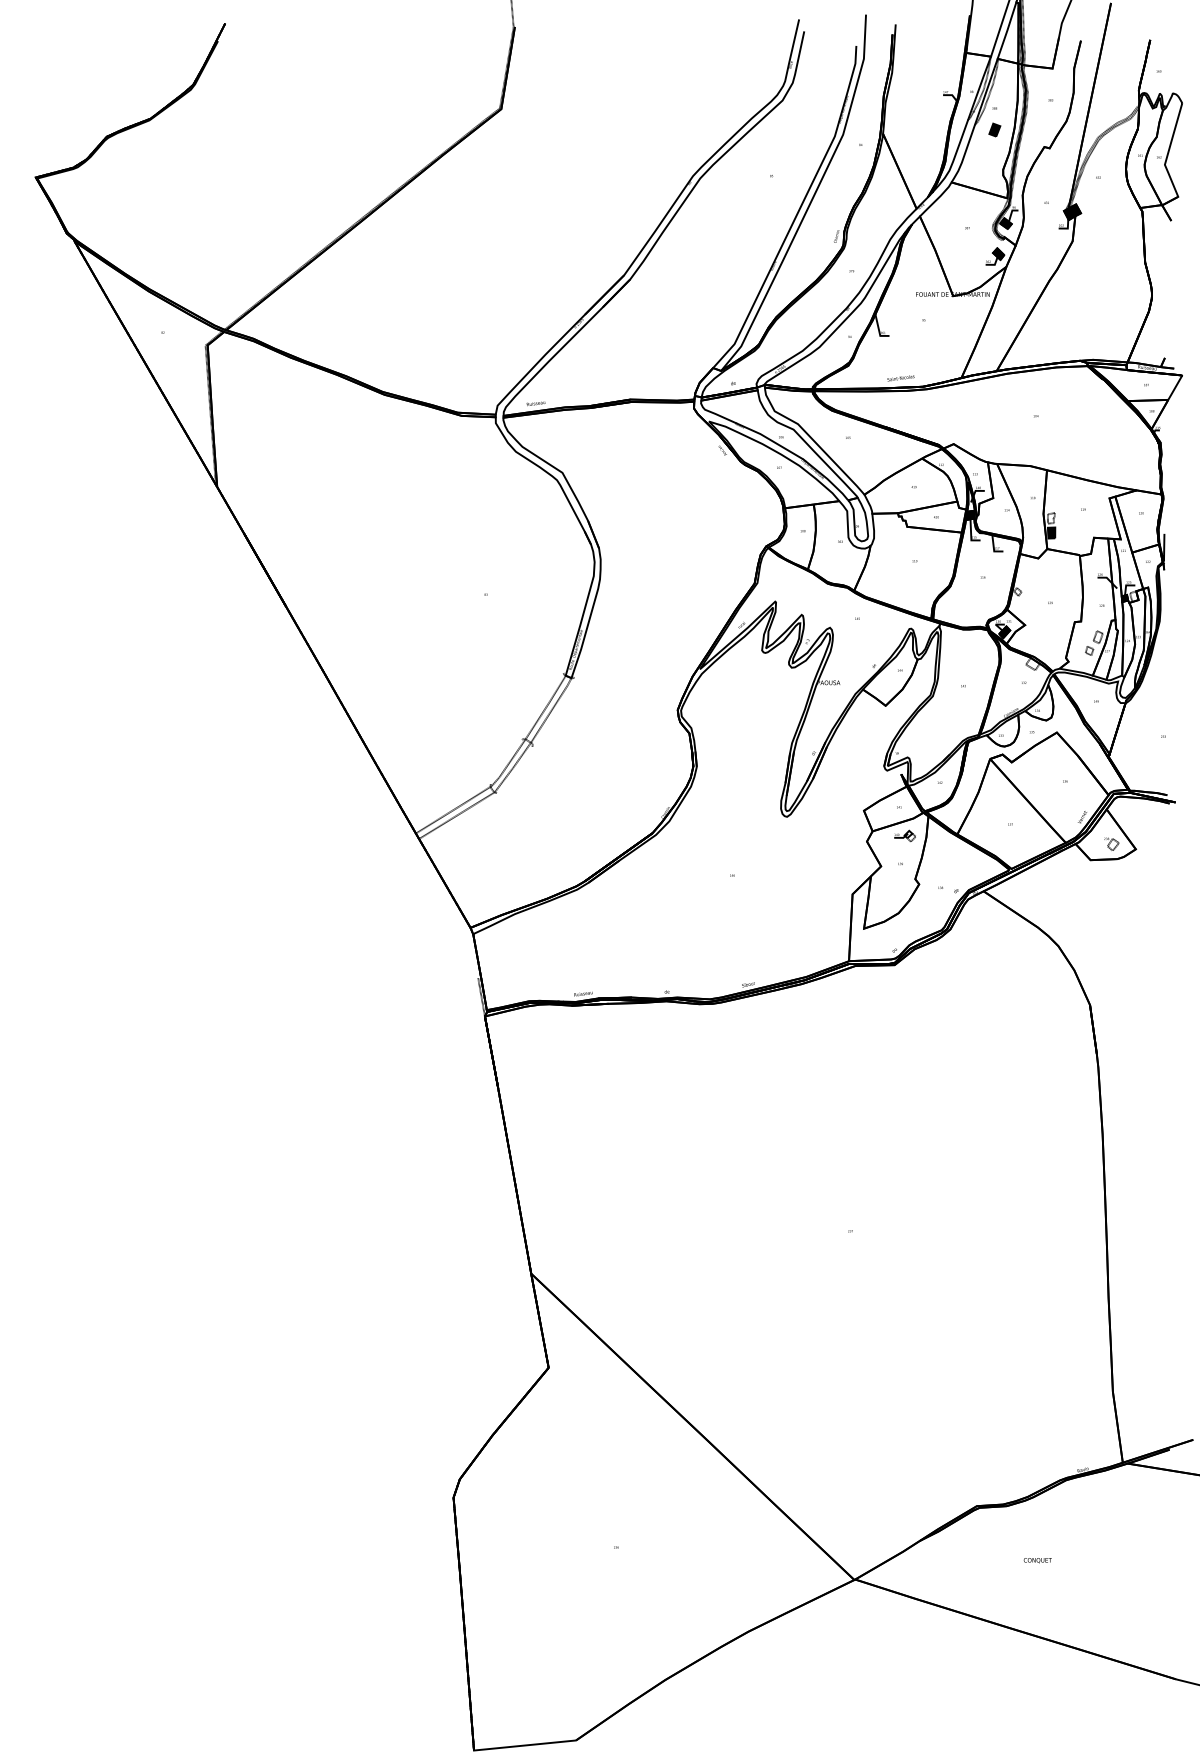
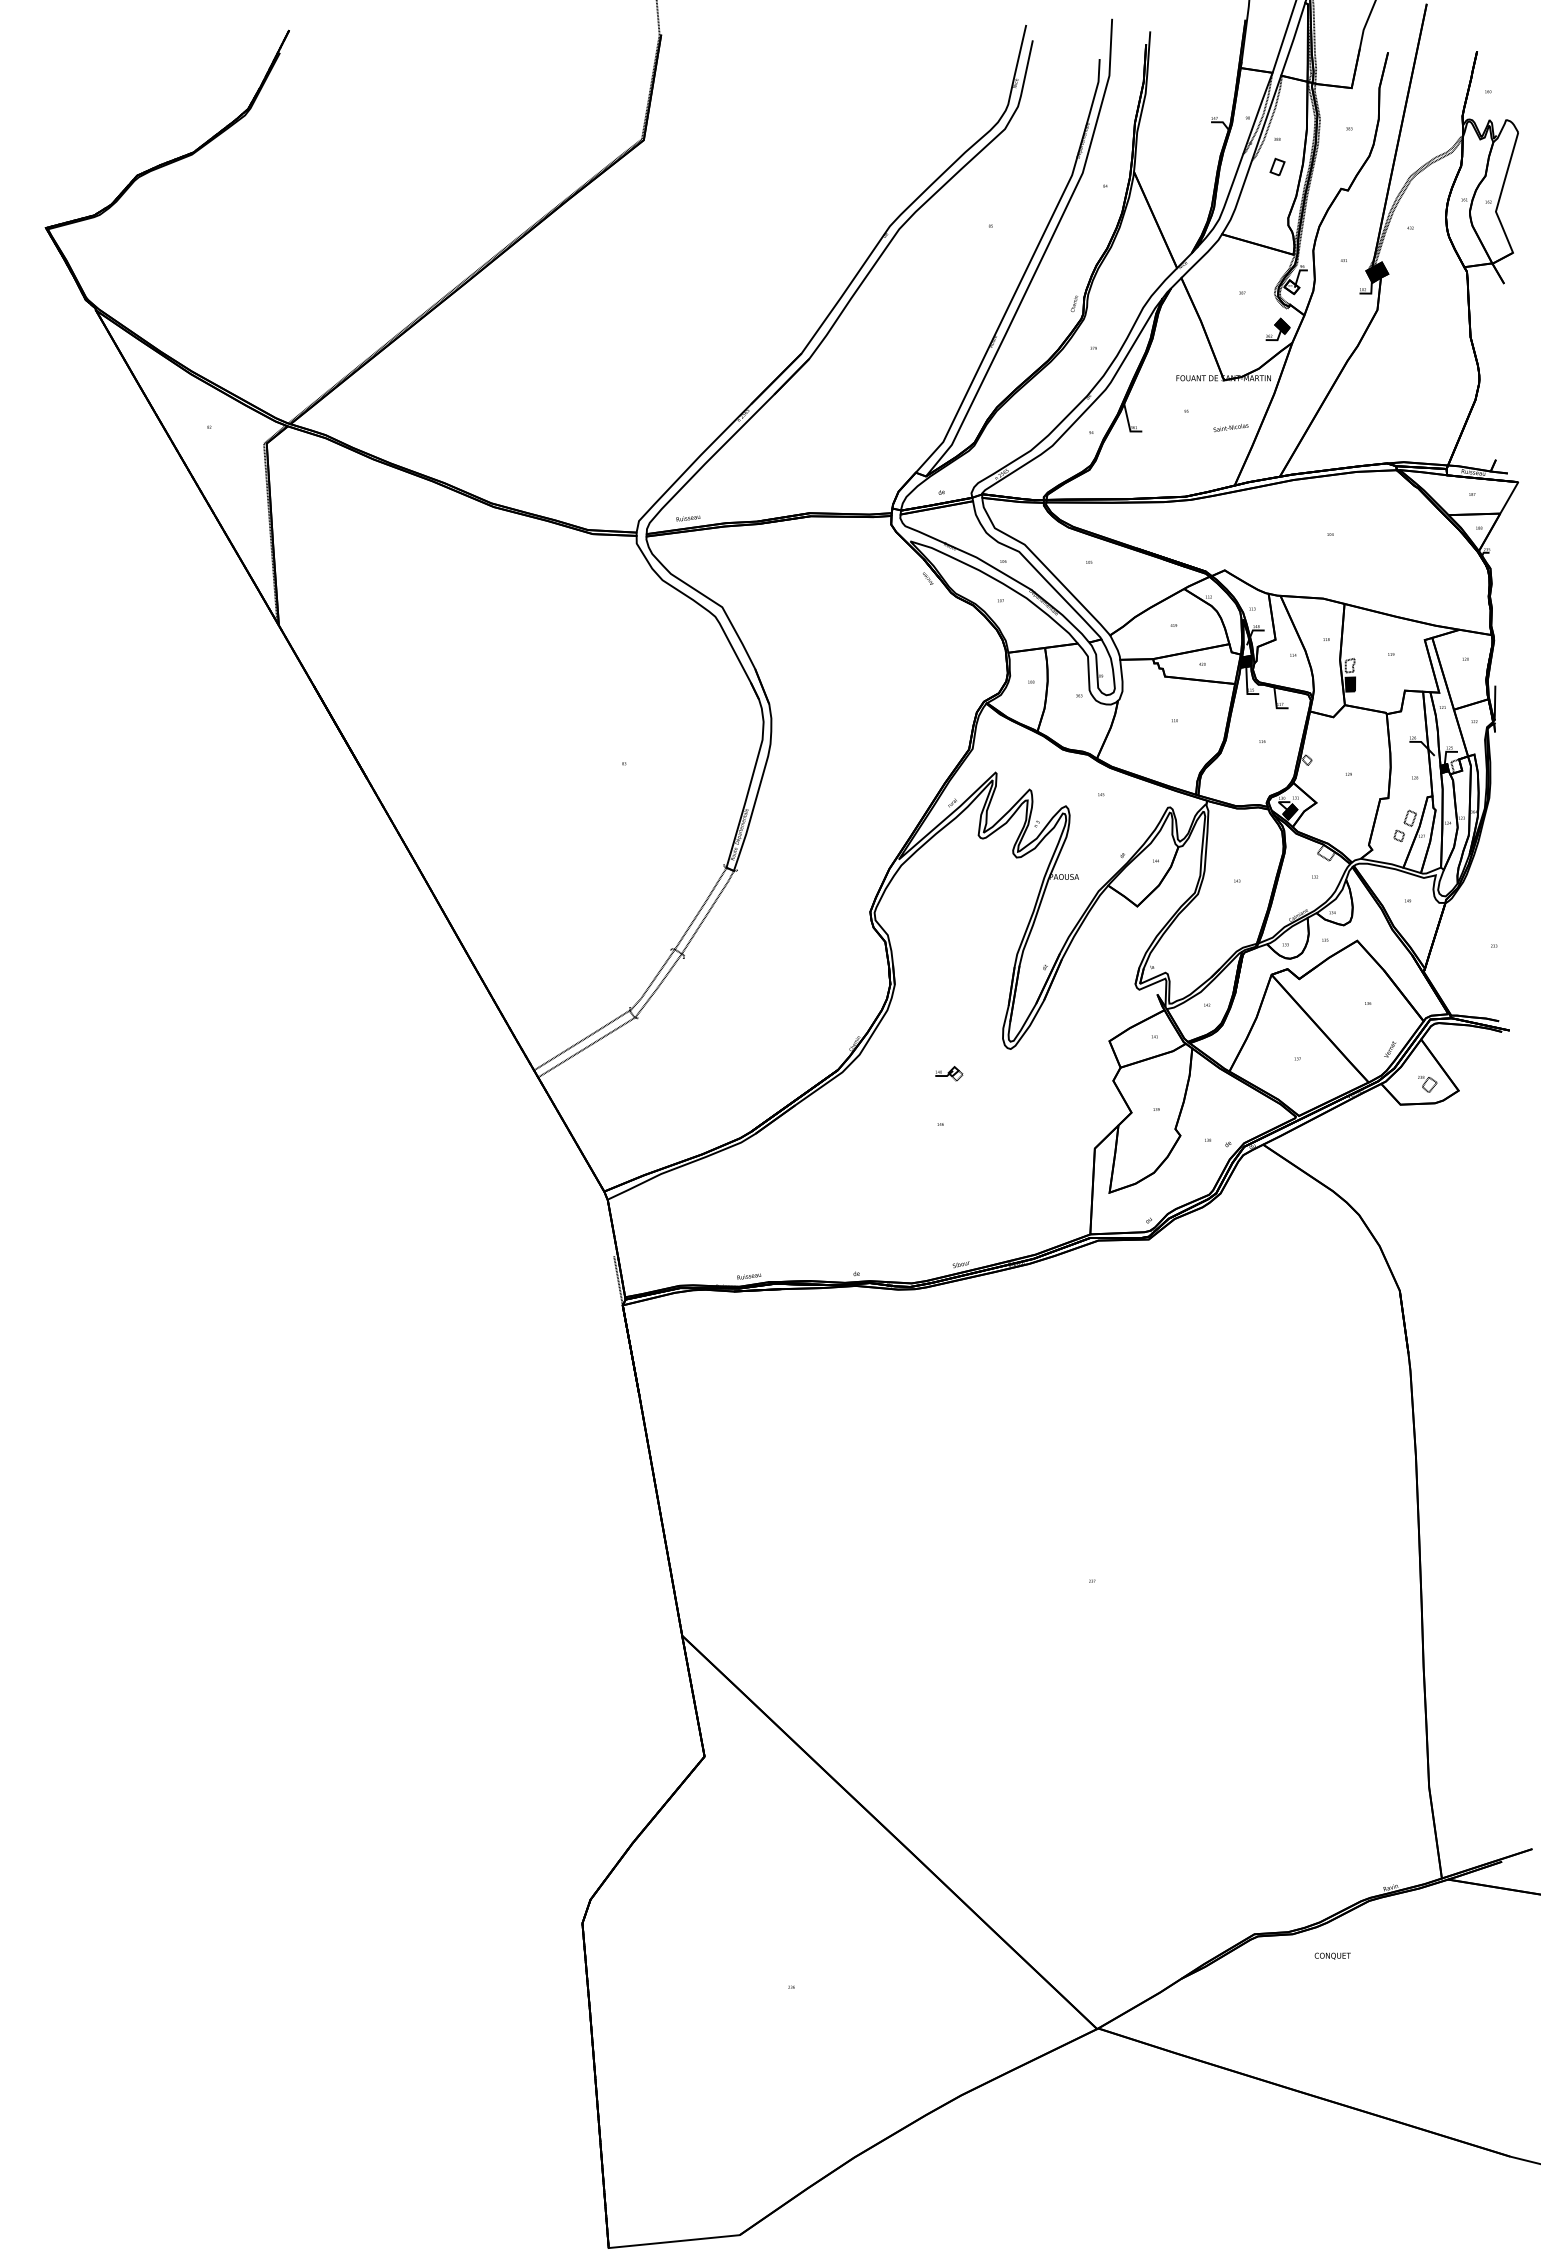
fill: (994, 129) -> (1277, 166), removed
fill: (1005, 223) -> (1291, 287), removed
text: (900, 378) -> (1230, 427), moved
part: (905, 835) -> (949, 1073), moved
text: (1037, 1560) -> (1332, 1955), moved

